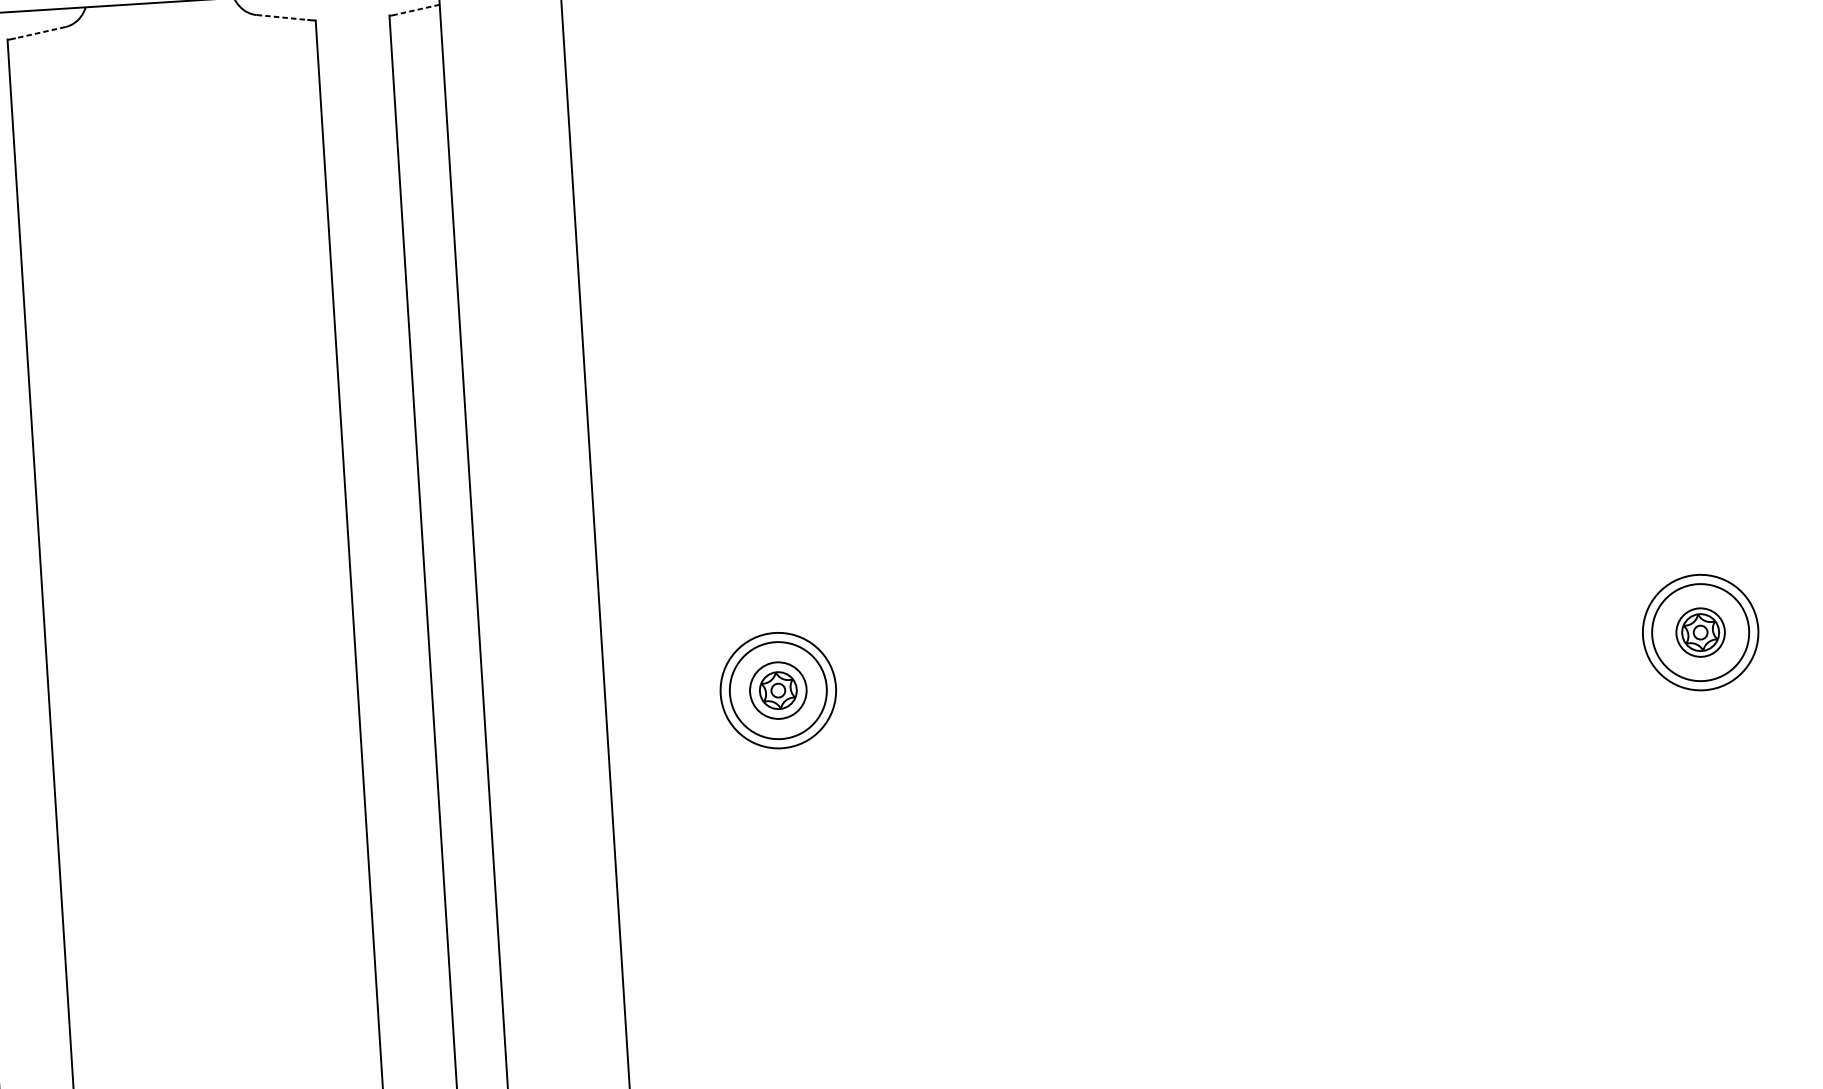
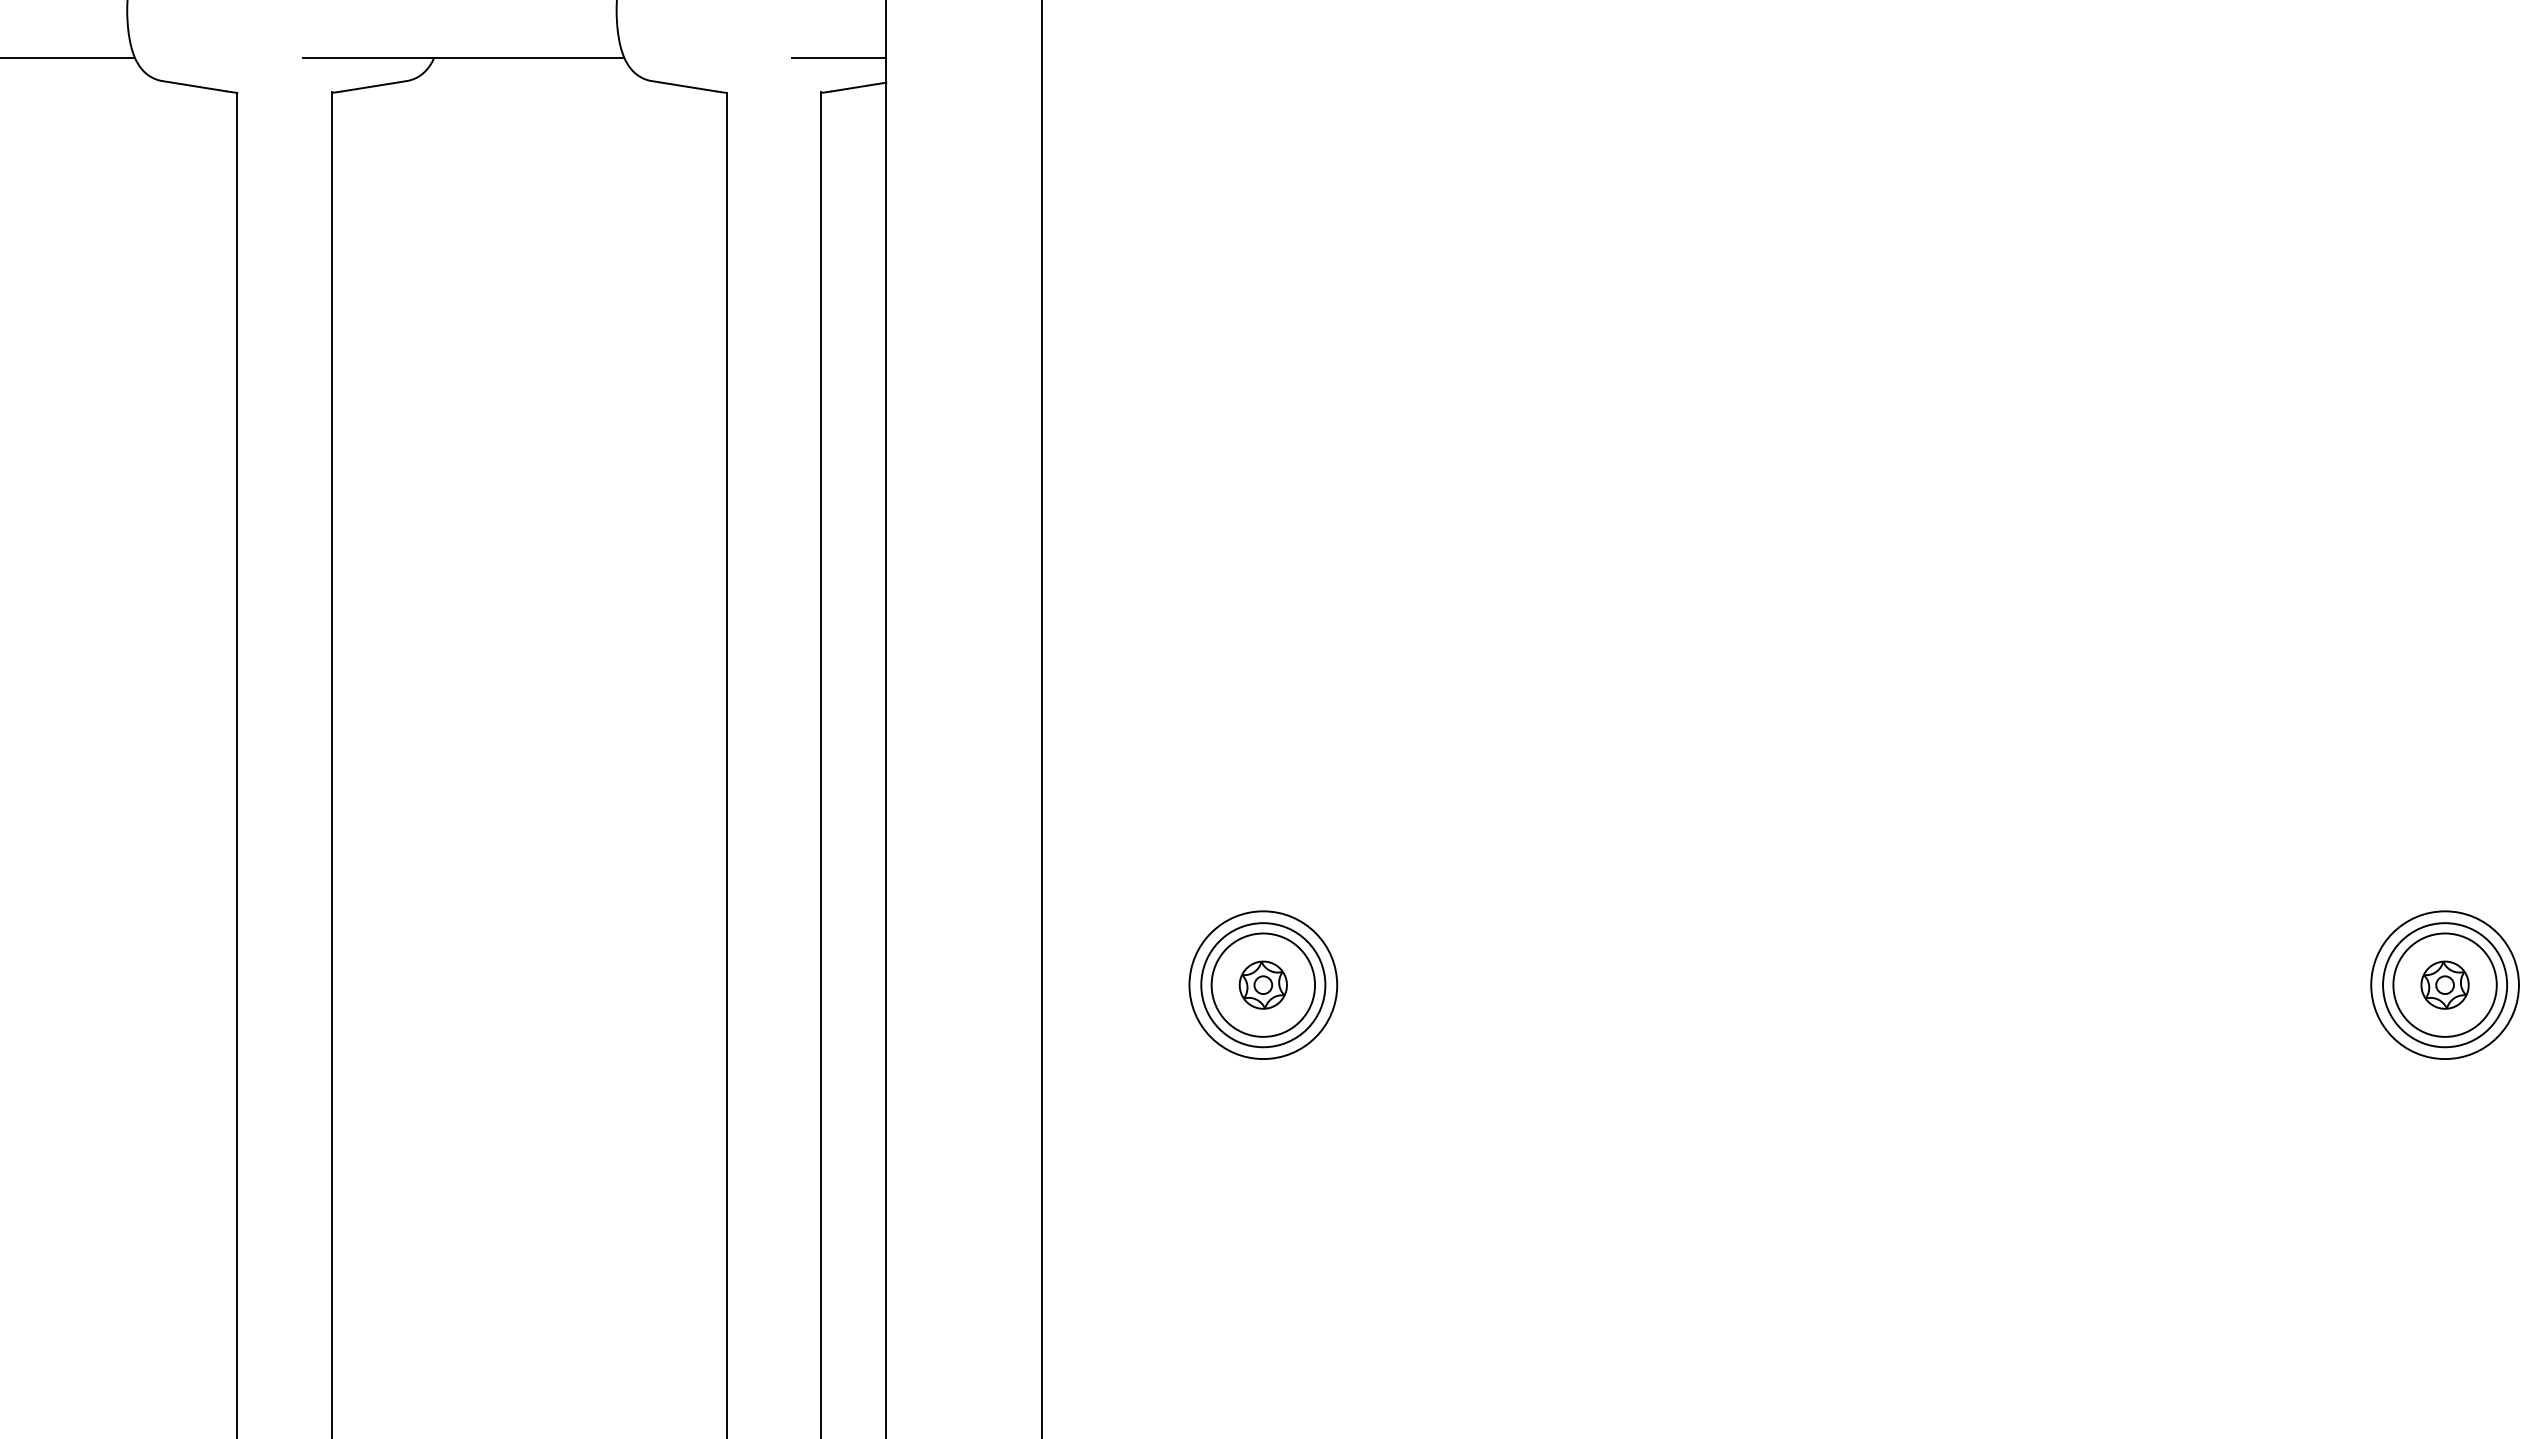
line: (419, 9) -> (859, 87), dashed -> solid
line: (282, 17) -> (684, 86), dashed -> solid
line: (40, 32) -> (374, 86), dashed -> solid
circle: (1700, 632) -> (2444, 984), size x1.67
circle: (778, 690) -> (1263, 984), size x1.43

